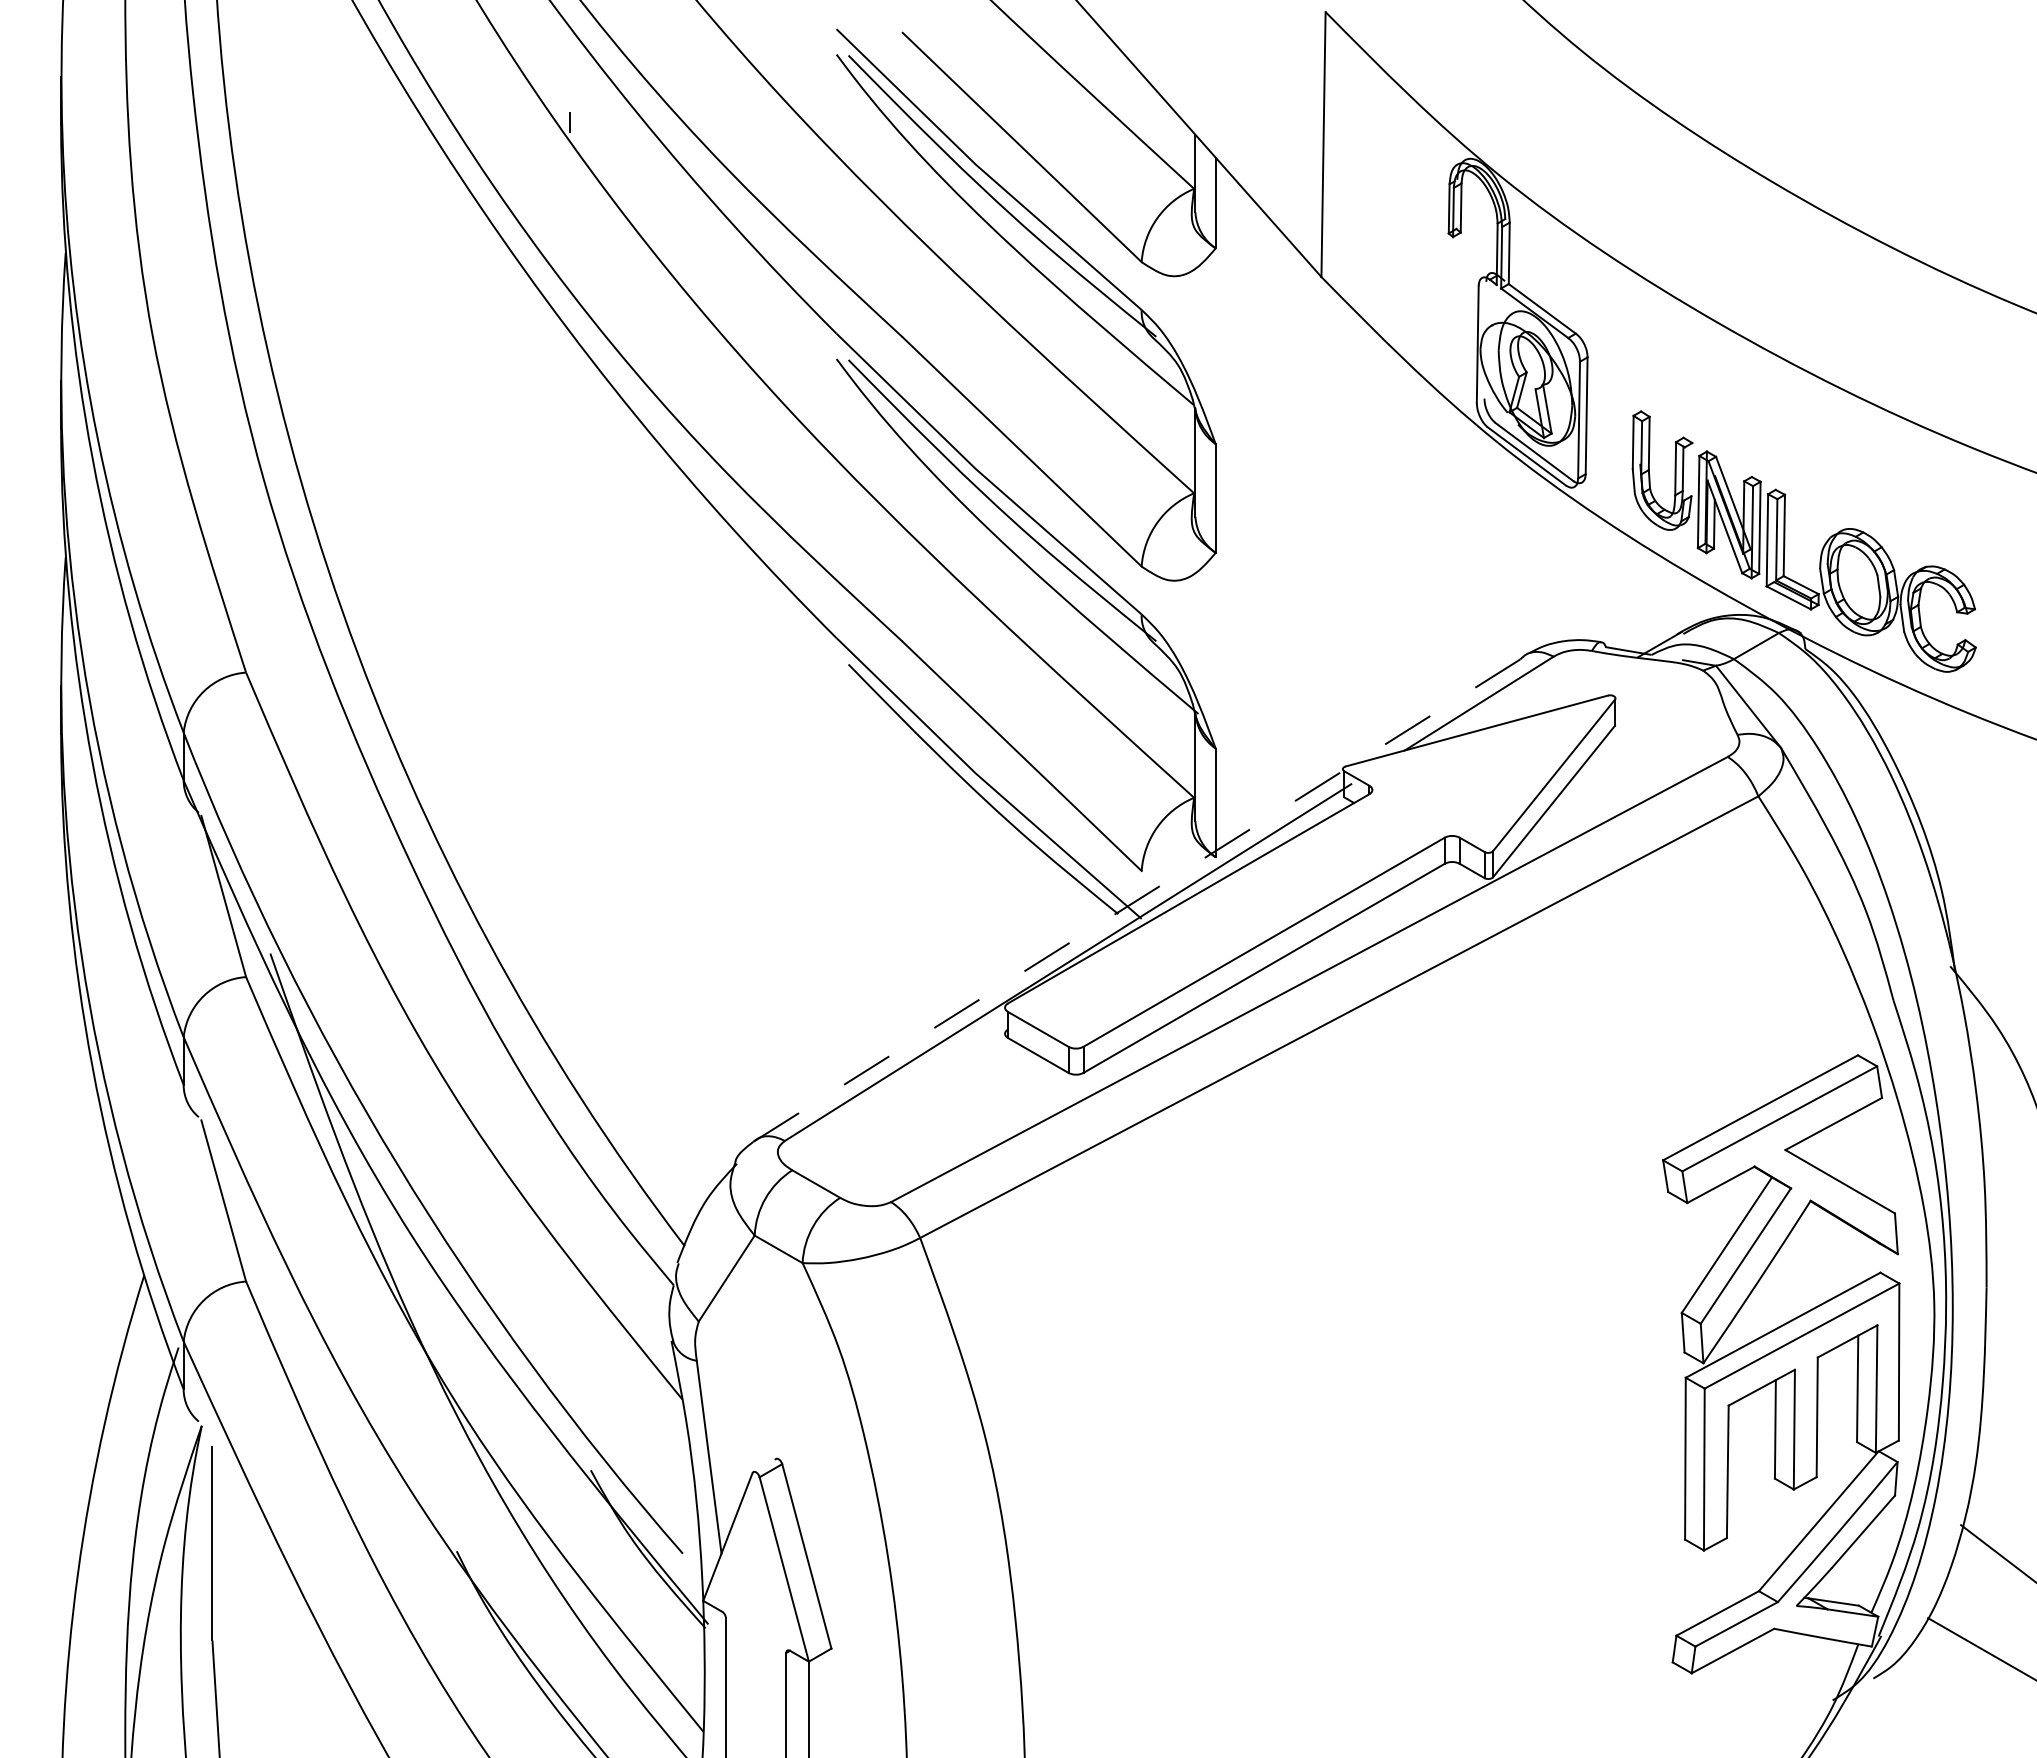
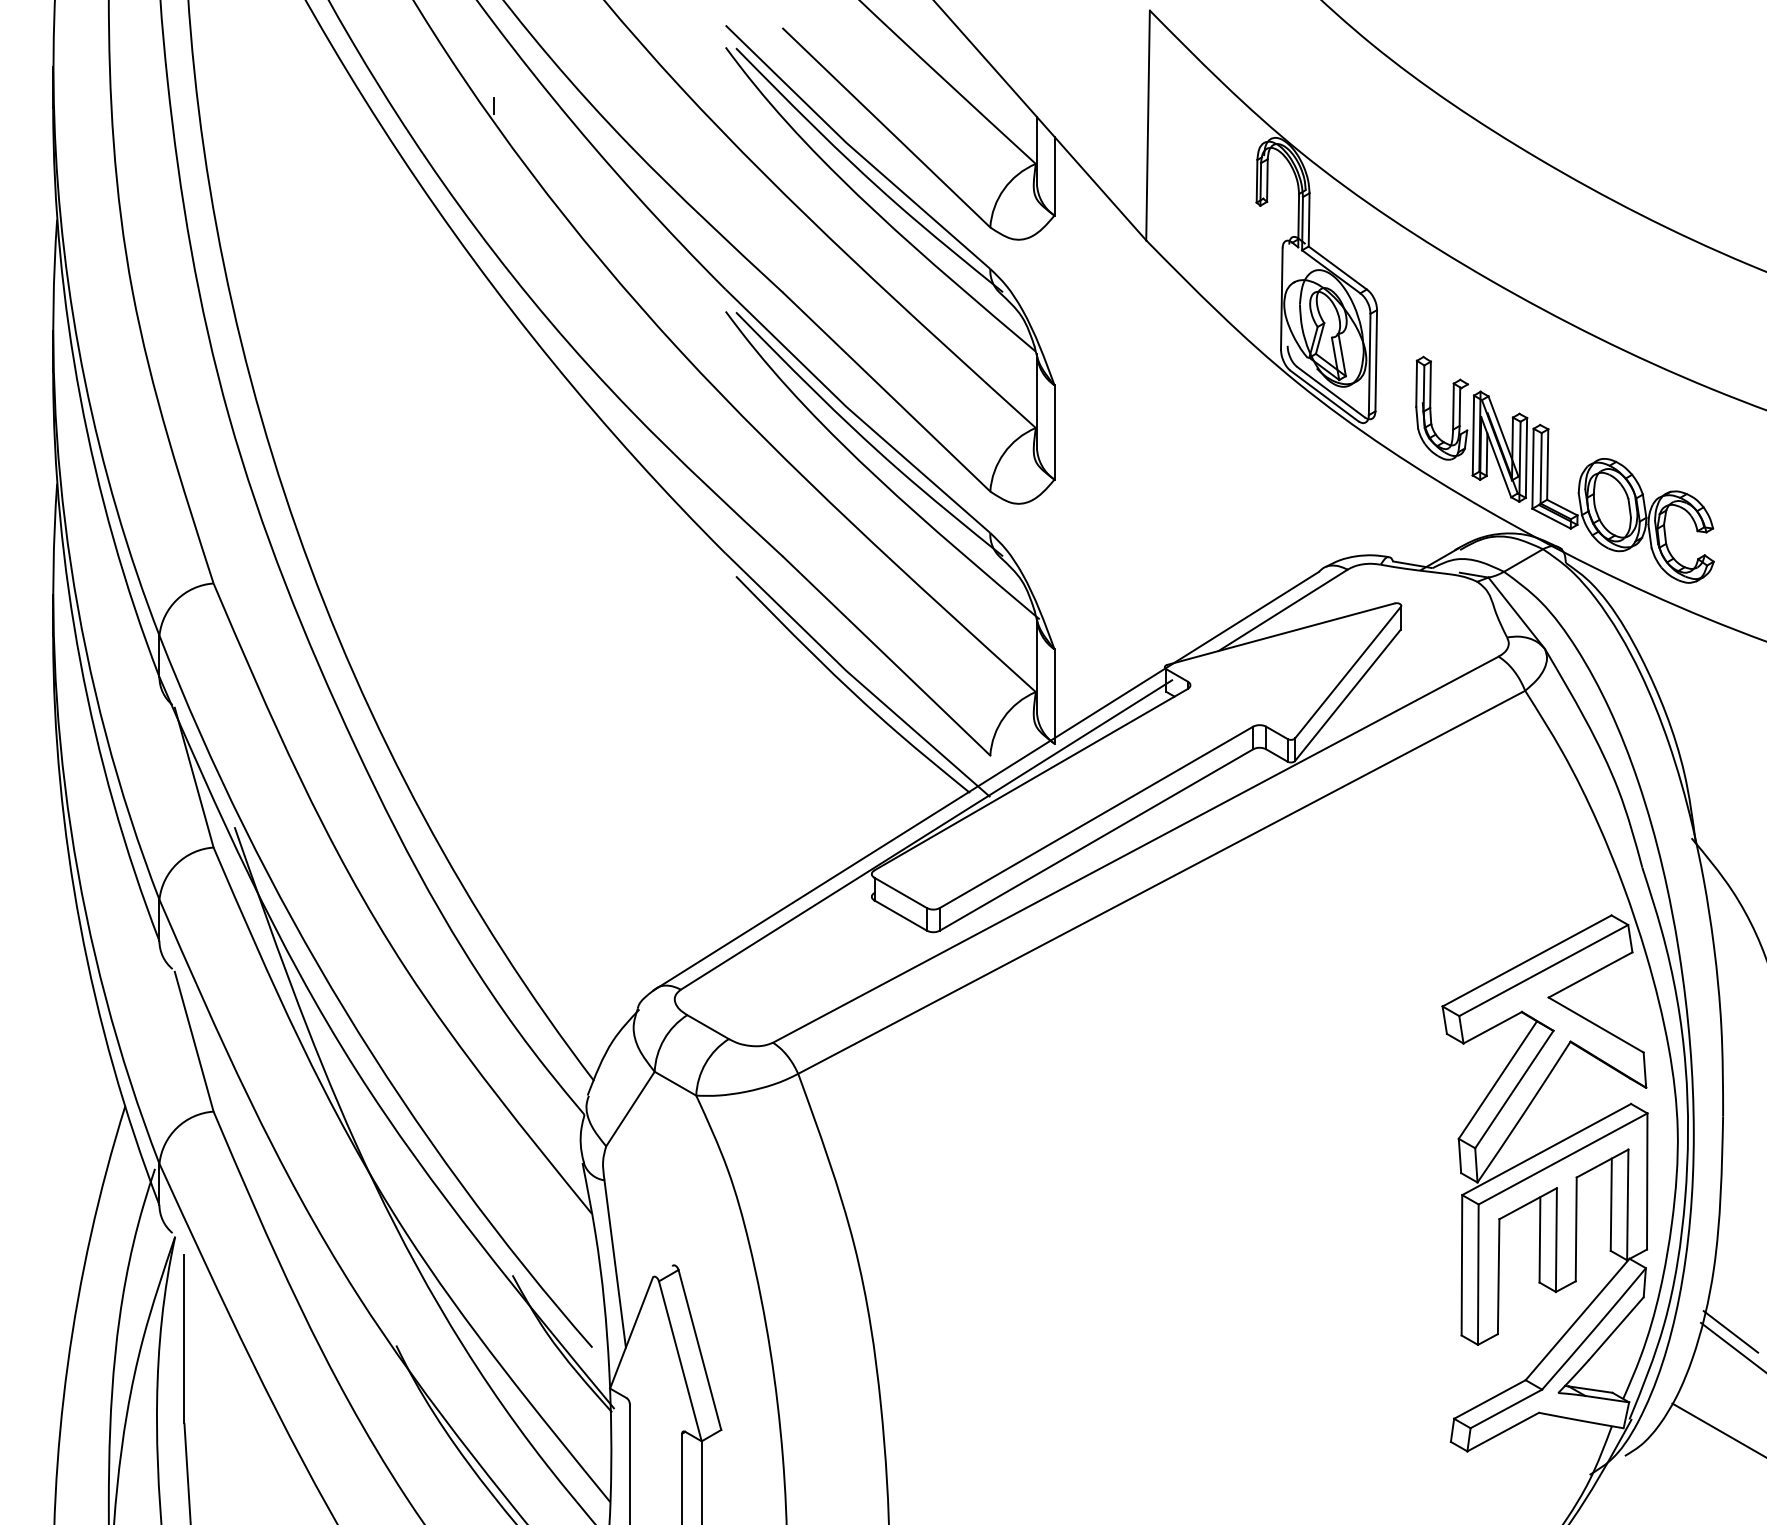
line: (1136, 900) -> (985, 781), dashed -> solid
line: (1995, 1535) -> (1730, 1331), added

